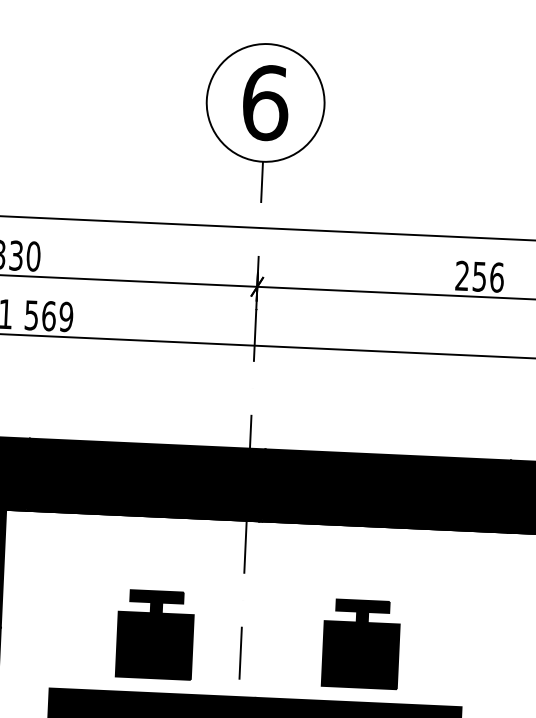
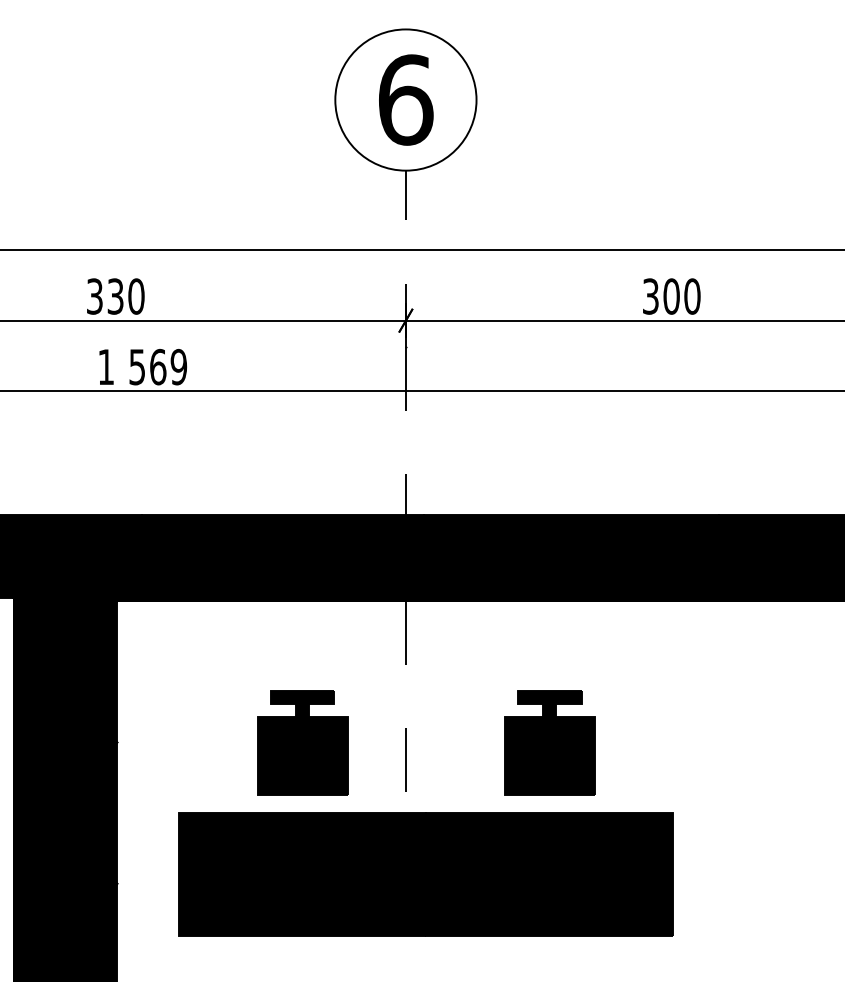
text: (479, 276) -> (671, 296), 256 -> 300

